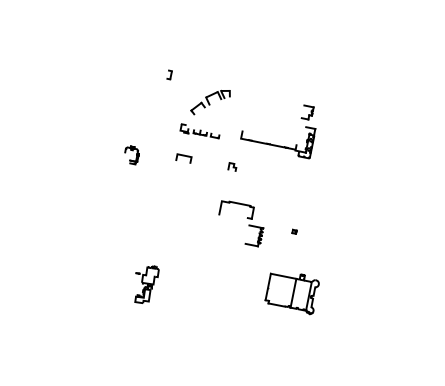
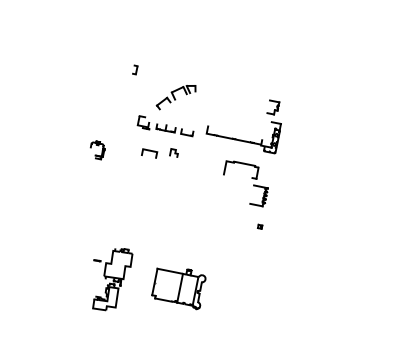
part: (199, 131) -> (165, 126), size x1.43
curve: (232, 166) -> (174, 152), moved
part: (246, 218) -> (251, 178), moved
part: (146, 284) -> (112, 279), size x1.67
part: (291, 293) -> (178, 288), moved

